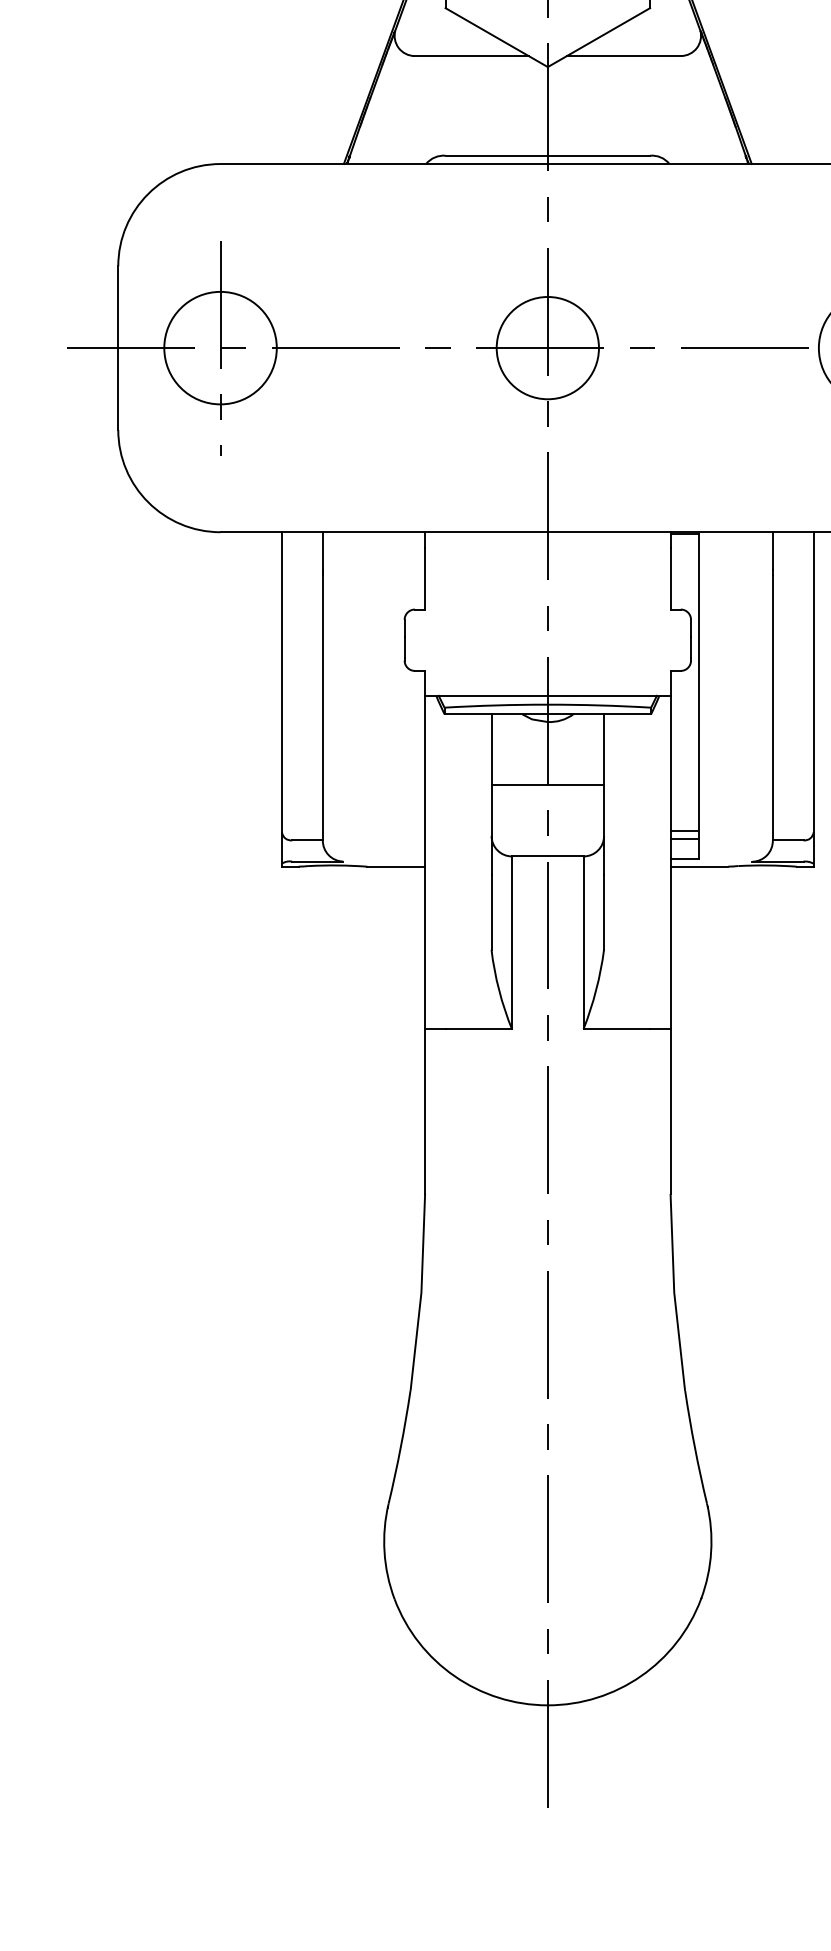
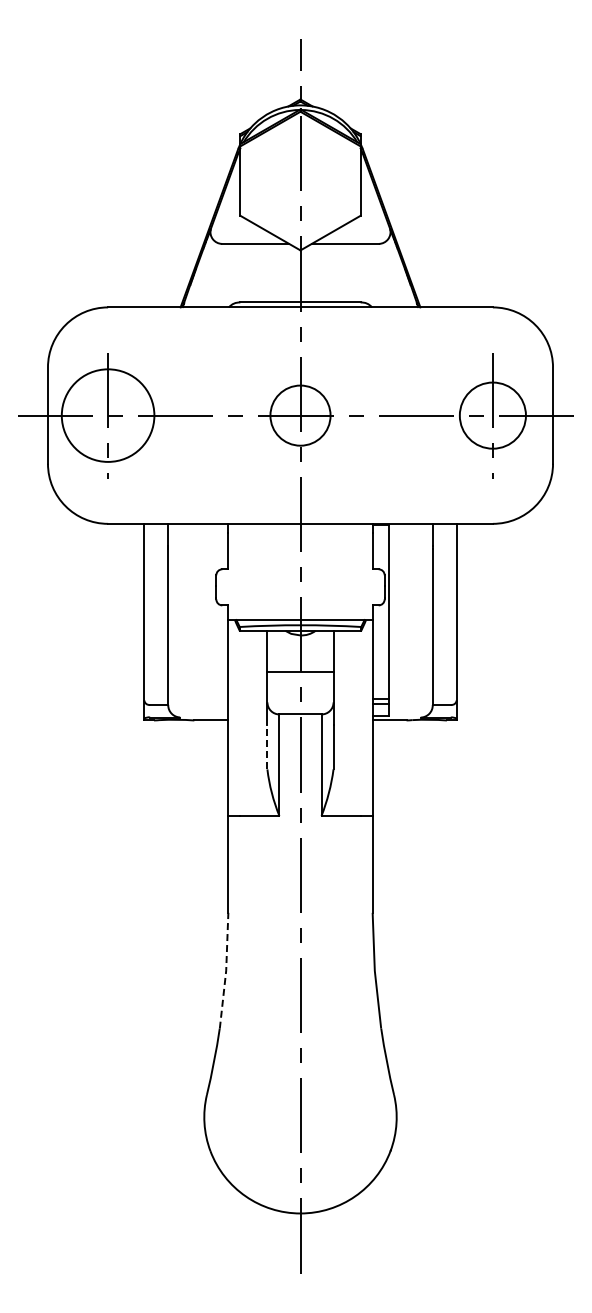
circle: (221, 347) -> (108, 415), size x1.4
line: (491, 910) -> (267, 746), solid -> dashed
line: (421, 1292) -> (226, 970), solid -> dashed

